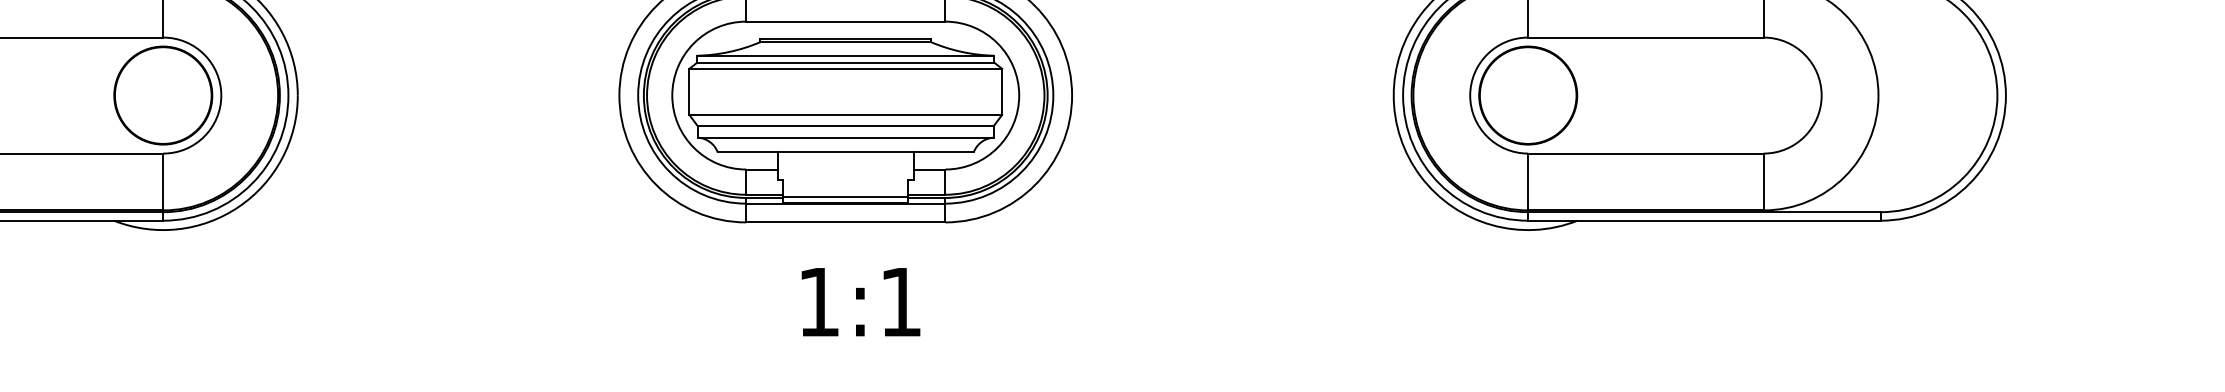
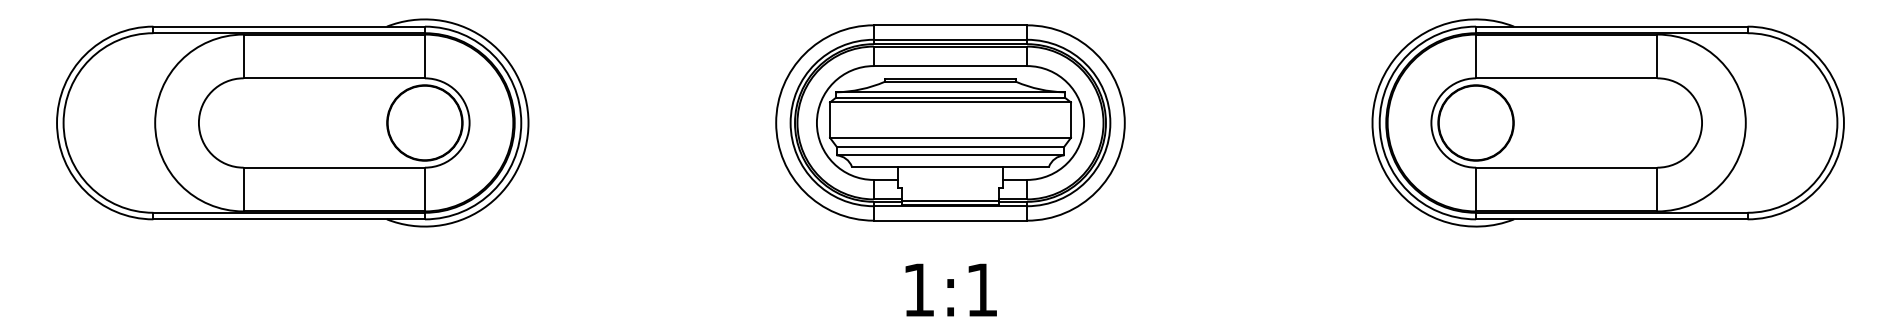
text: (860, 301) -> (950, 289), moved

